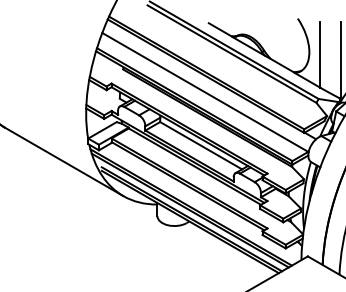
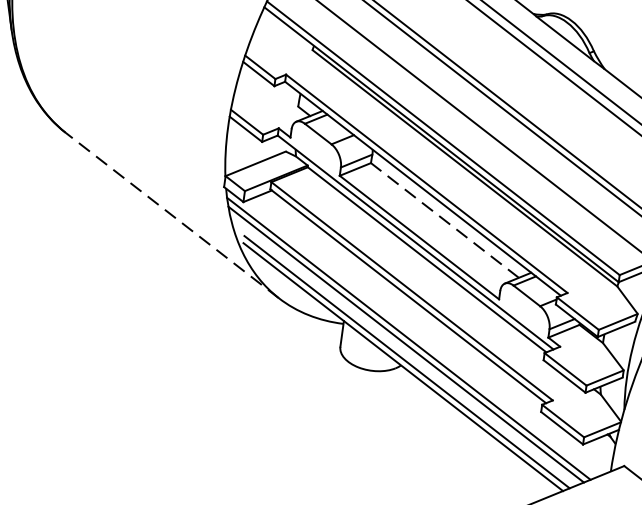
line: (200, 145) -> (443, 219), solid -> dashed
line: (63, 161) -> (170, 214), solid -> dashed

